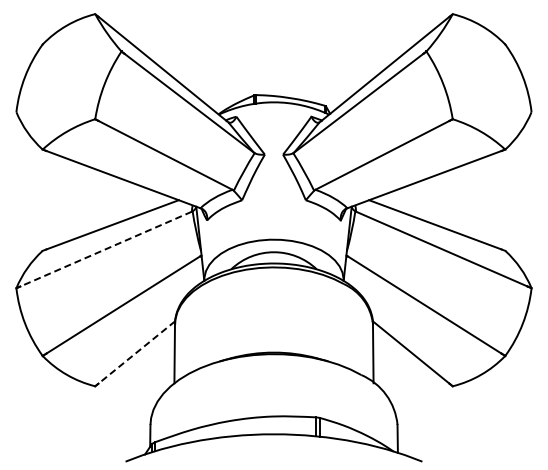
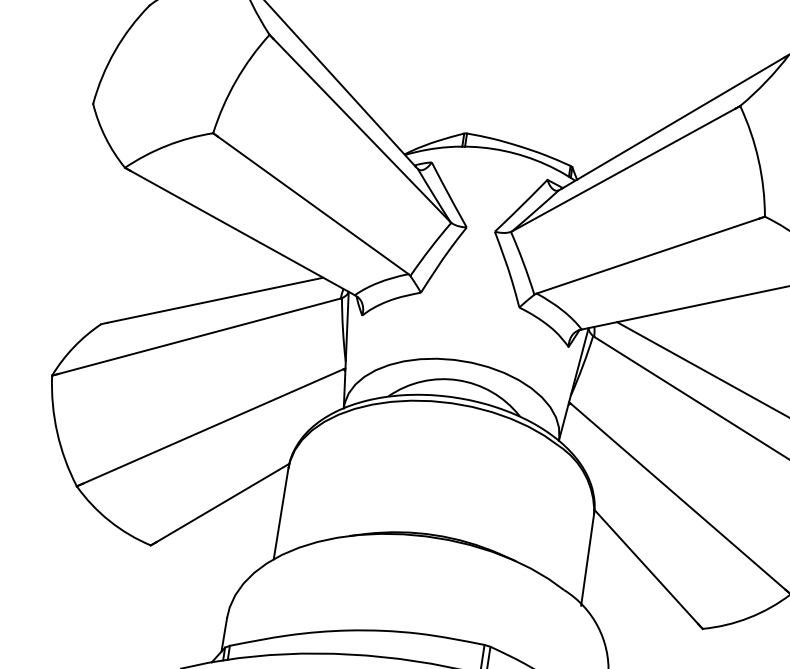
line: (106, 249) -> (200, 336), dashed -> solid
line: (136, 352) -> (222, 502), dashed -> solid

